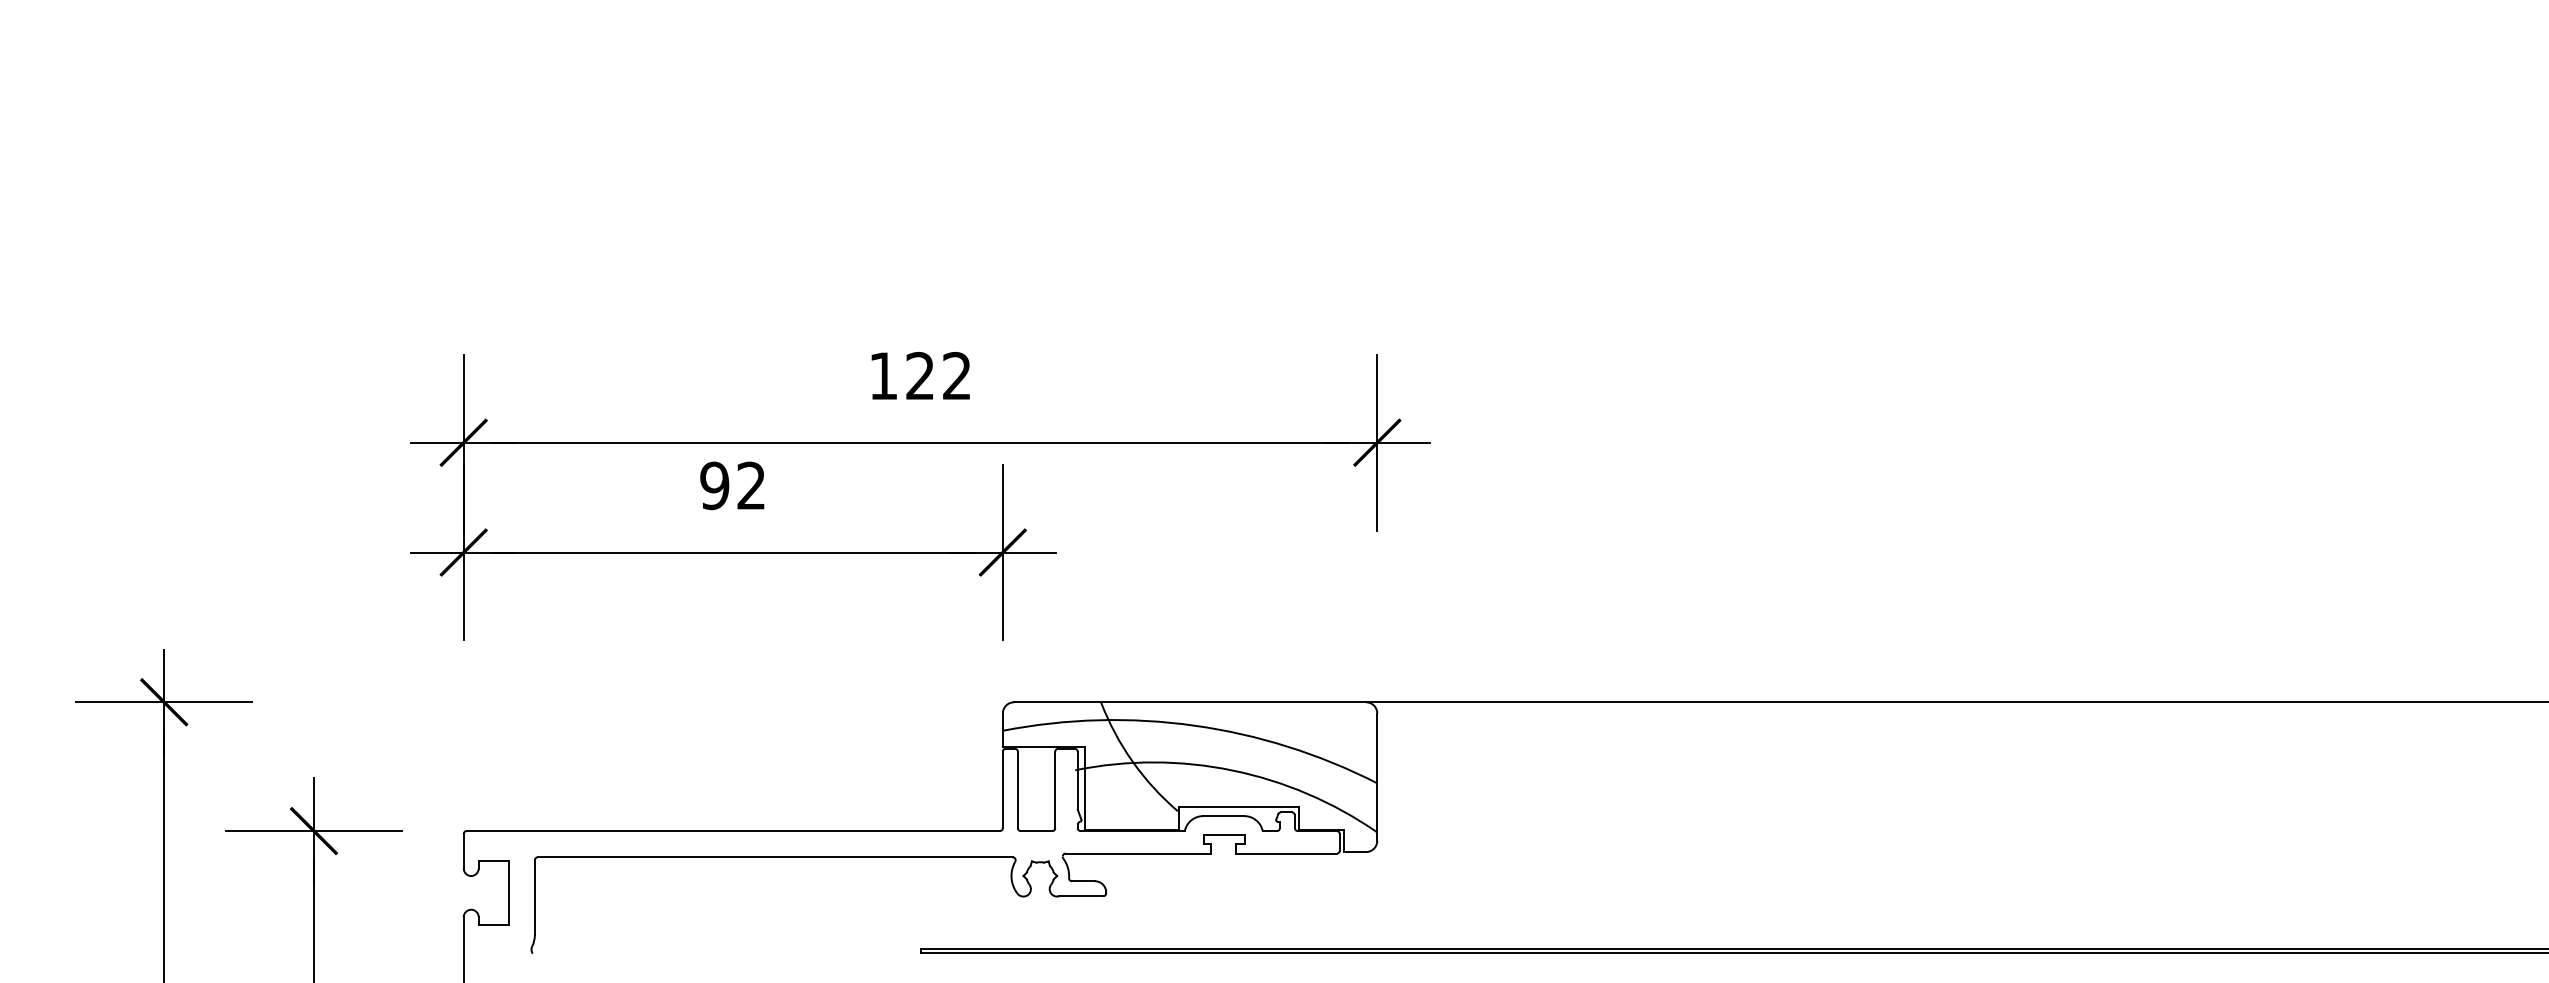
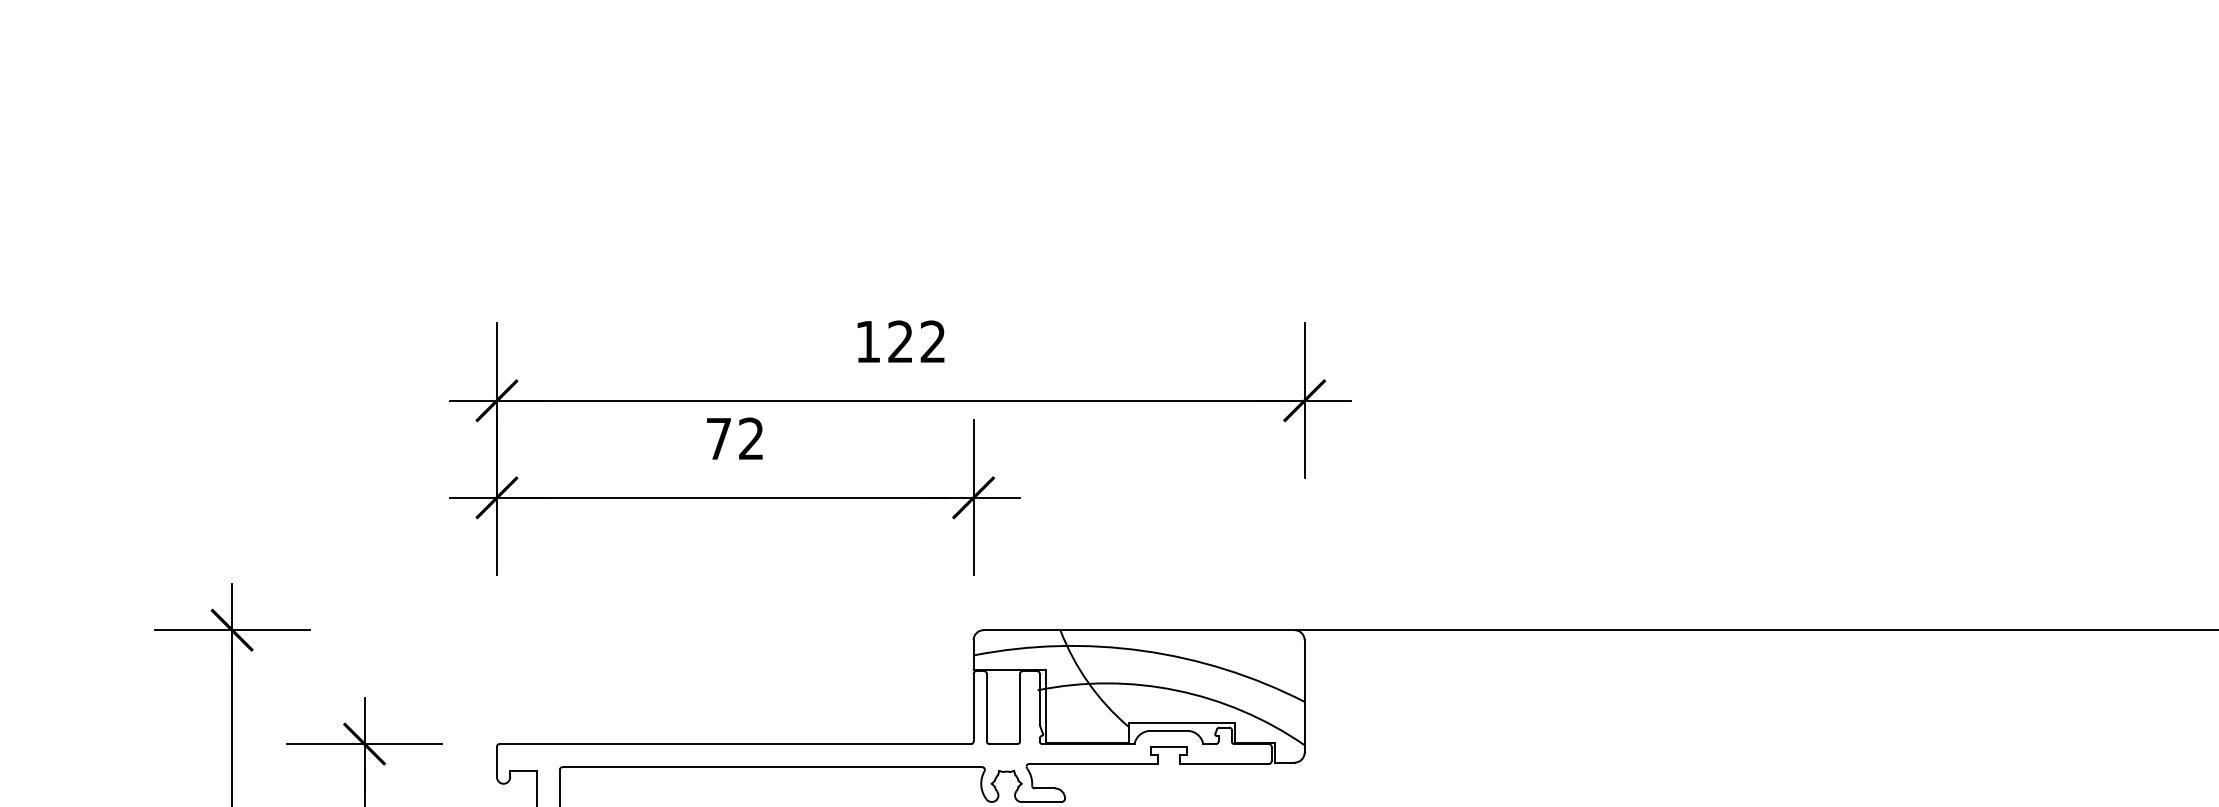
text: (714, 485) -> (718, 438), 92 -> 72

